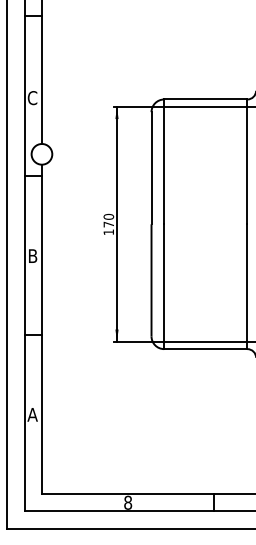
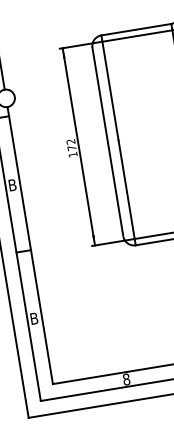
text: (108, 216) -> (70, 141), 170 -> 172
text: (32, 414) -> (34, 318), A -> B

